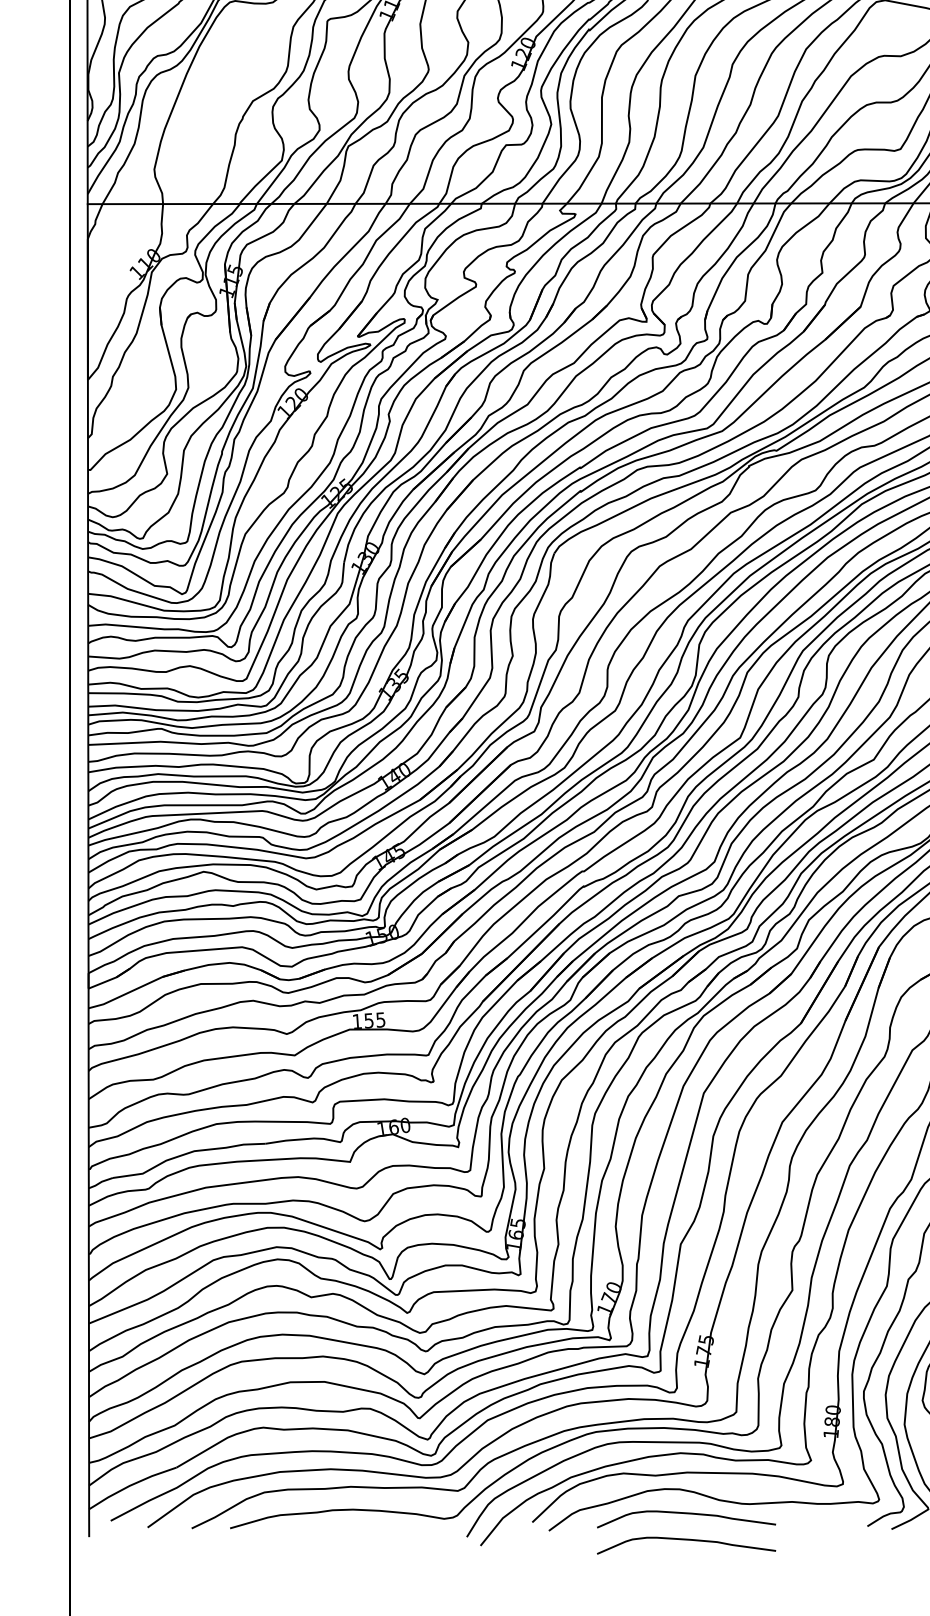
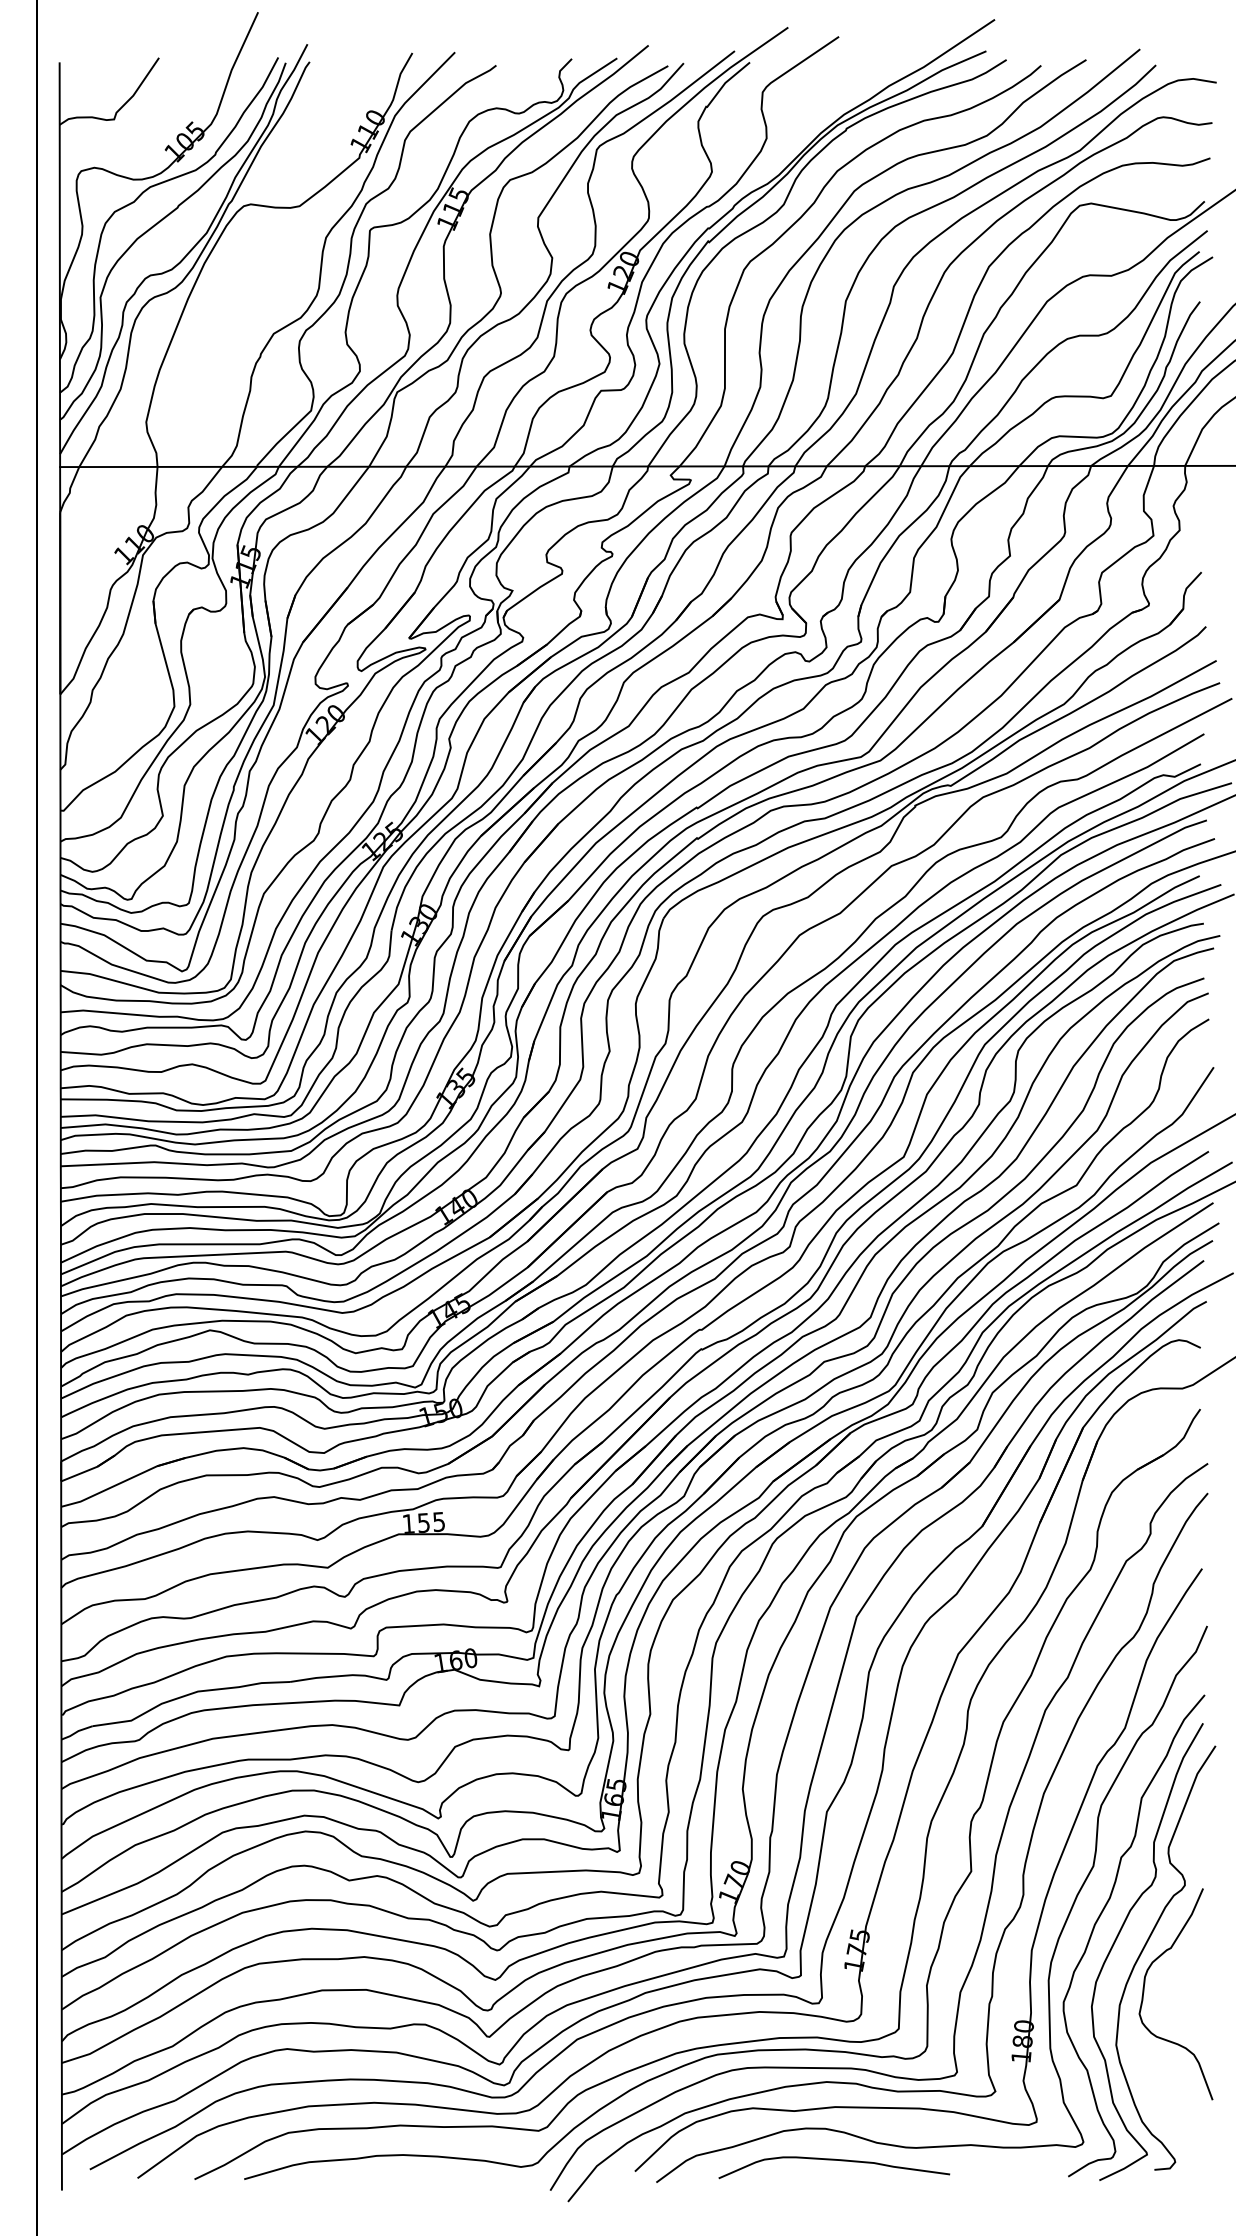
curve: (686, 1540) -> (834, 2194), removed

